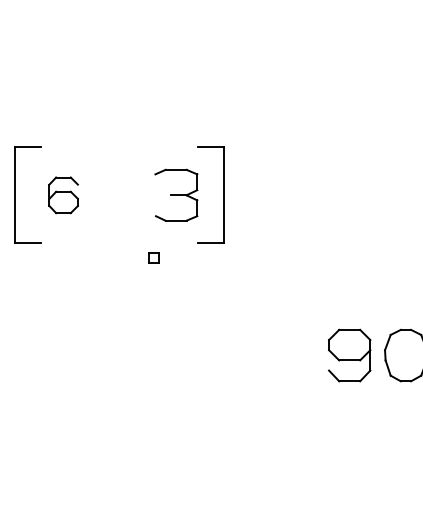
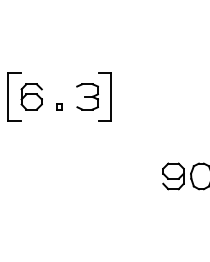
part: (63, 194) -> (31, 96), size x1.43
part: (154, 256) -> (59, 106), moved

